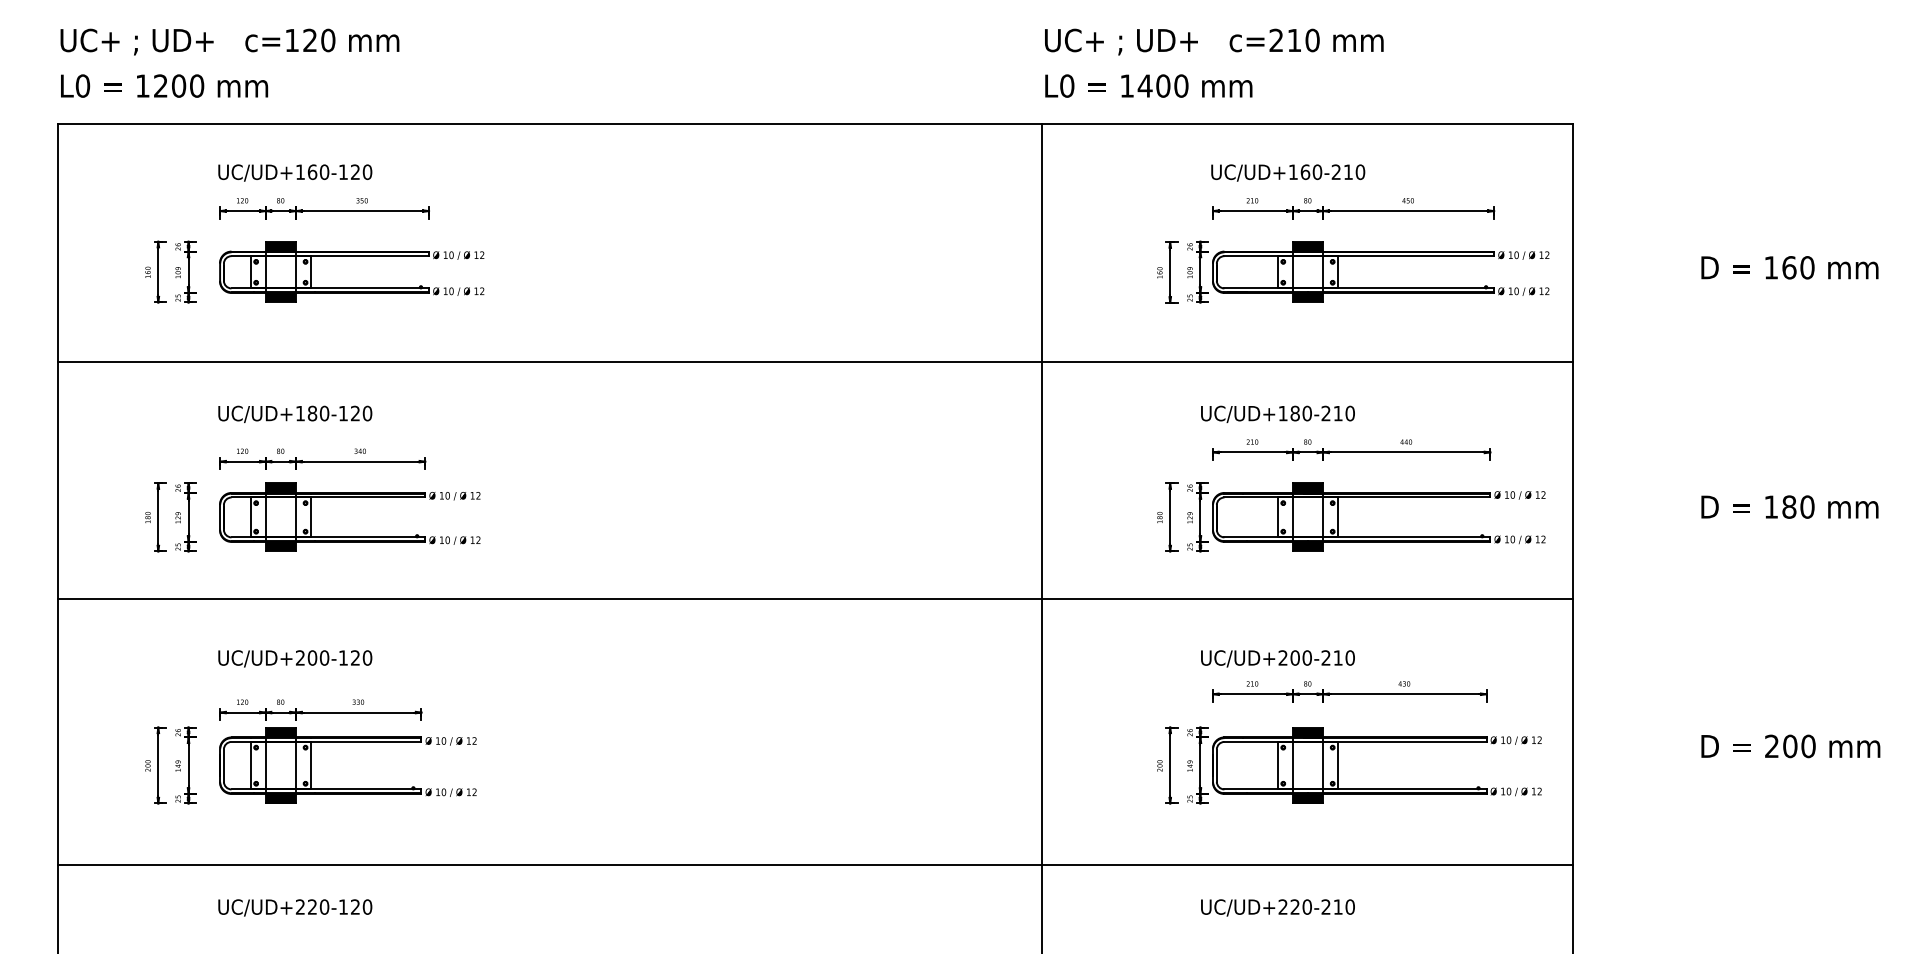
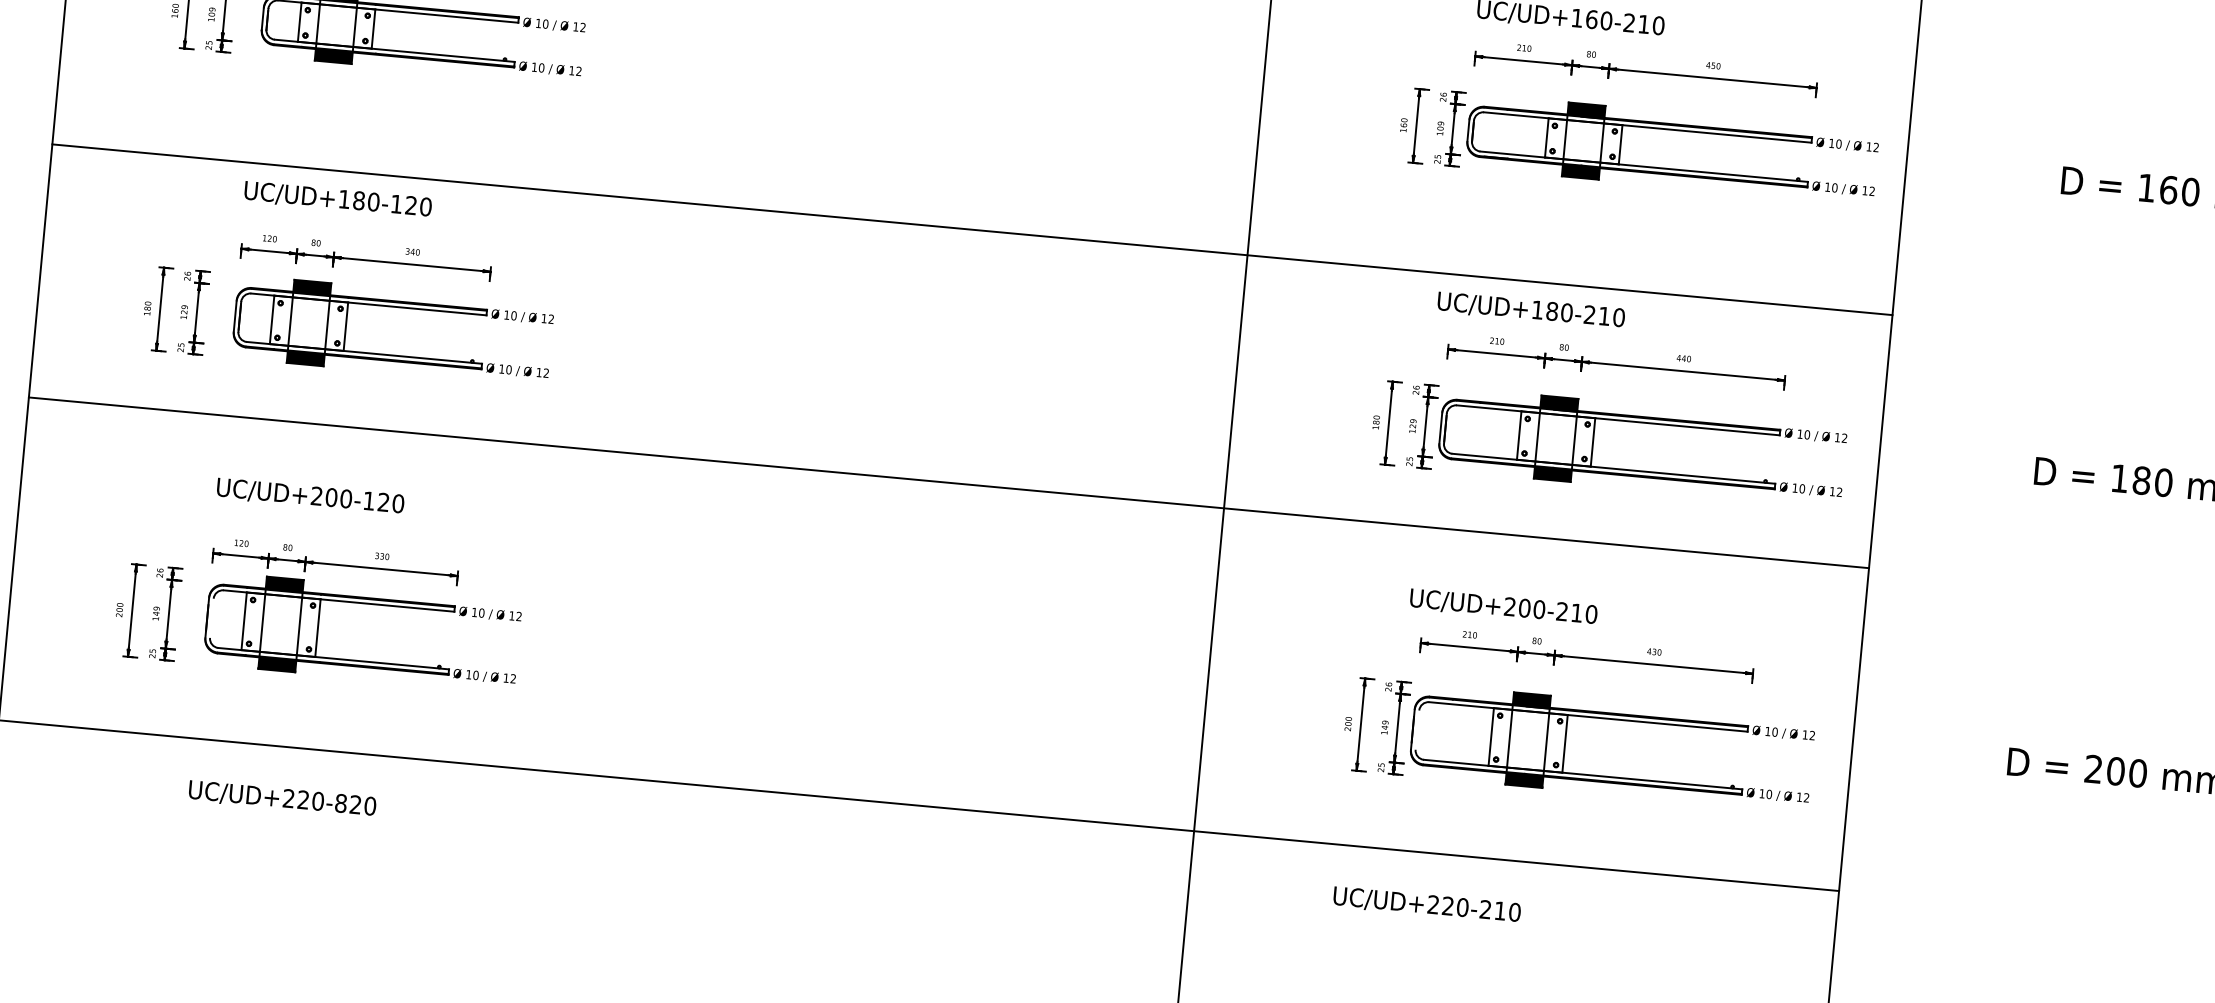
line: (815, 361) -> (972, 229), moved
line: (223, 765) -> (211, 618), removed
line: (1216, 765) -> (1417, 729), removed
text: (343, 906) -> (341, 802), UC/UD+220-120 -> UC/UD+220-820
text: (1277, 907) -> (1426, 904), moved

